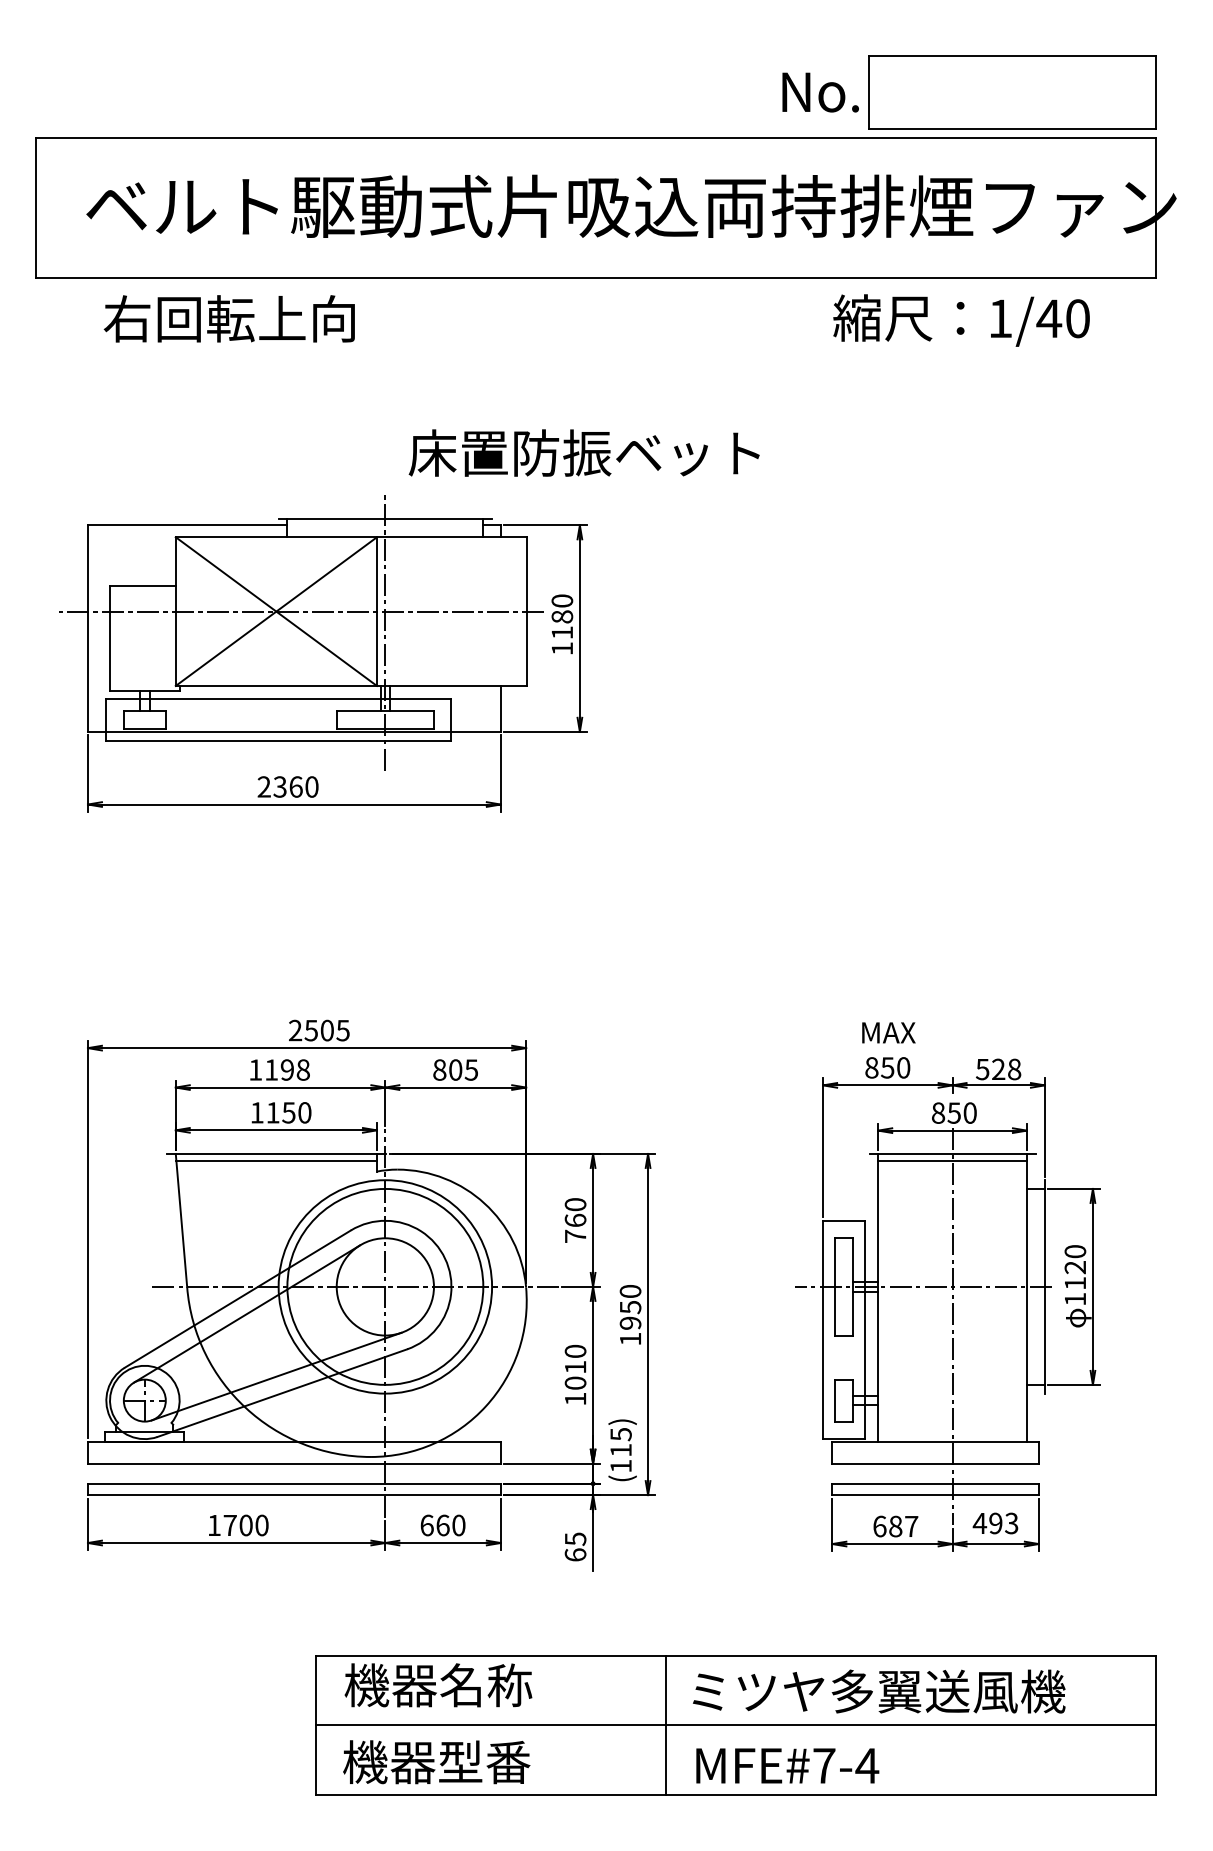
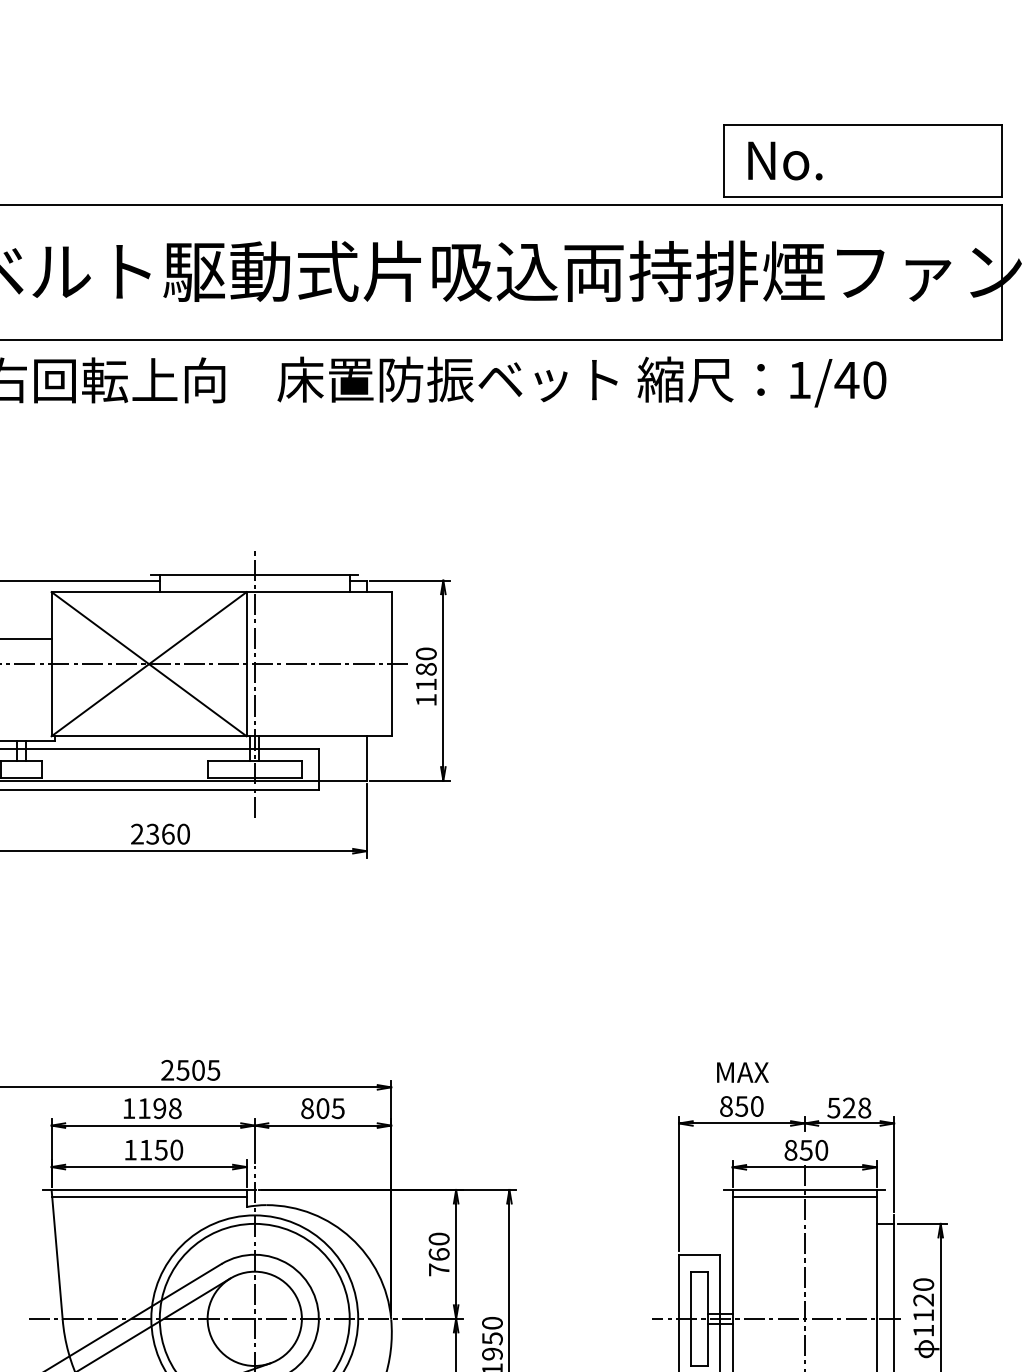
text: (820, 92) -> (785, 160), moved
text: (961, 320) -> (761, 381), moved
text: (583, 452) -> (446, 379), moved

